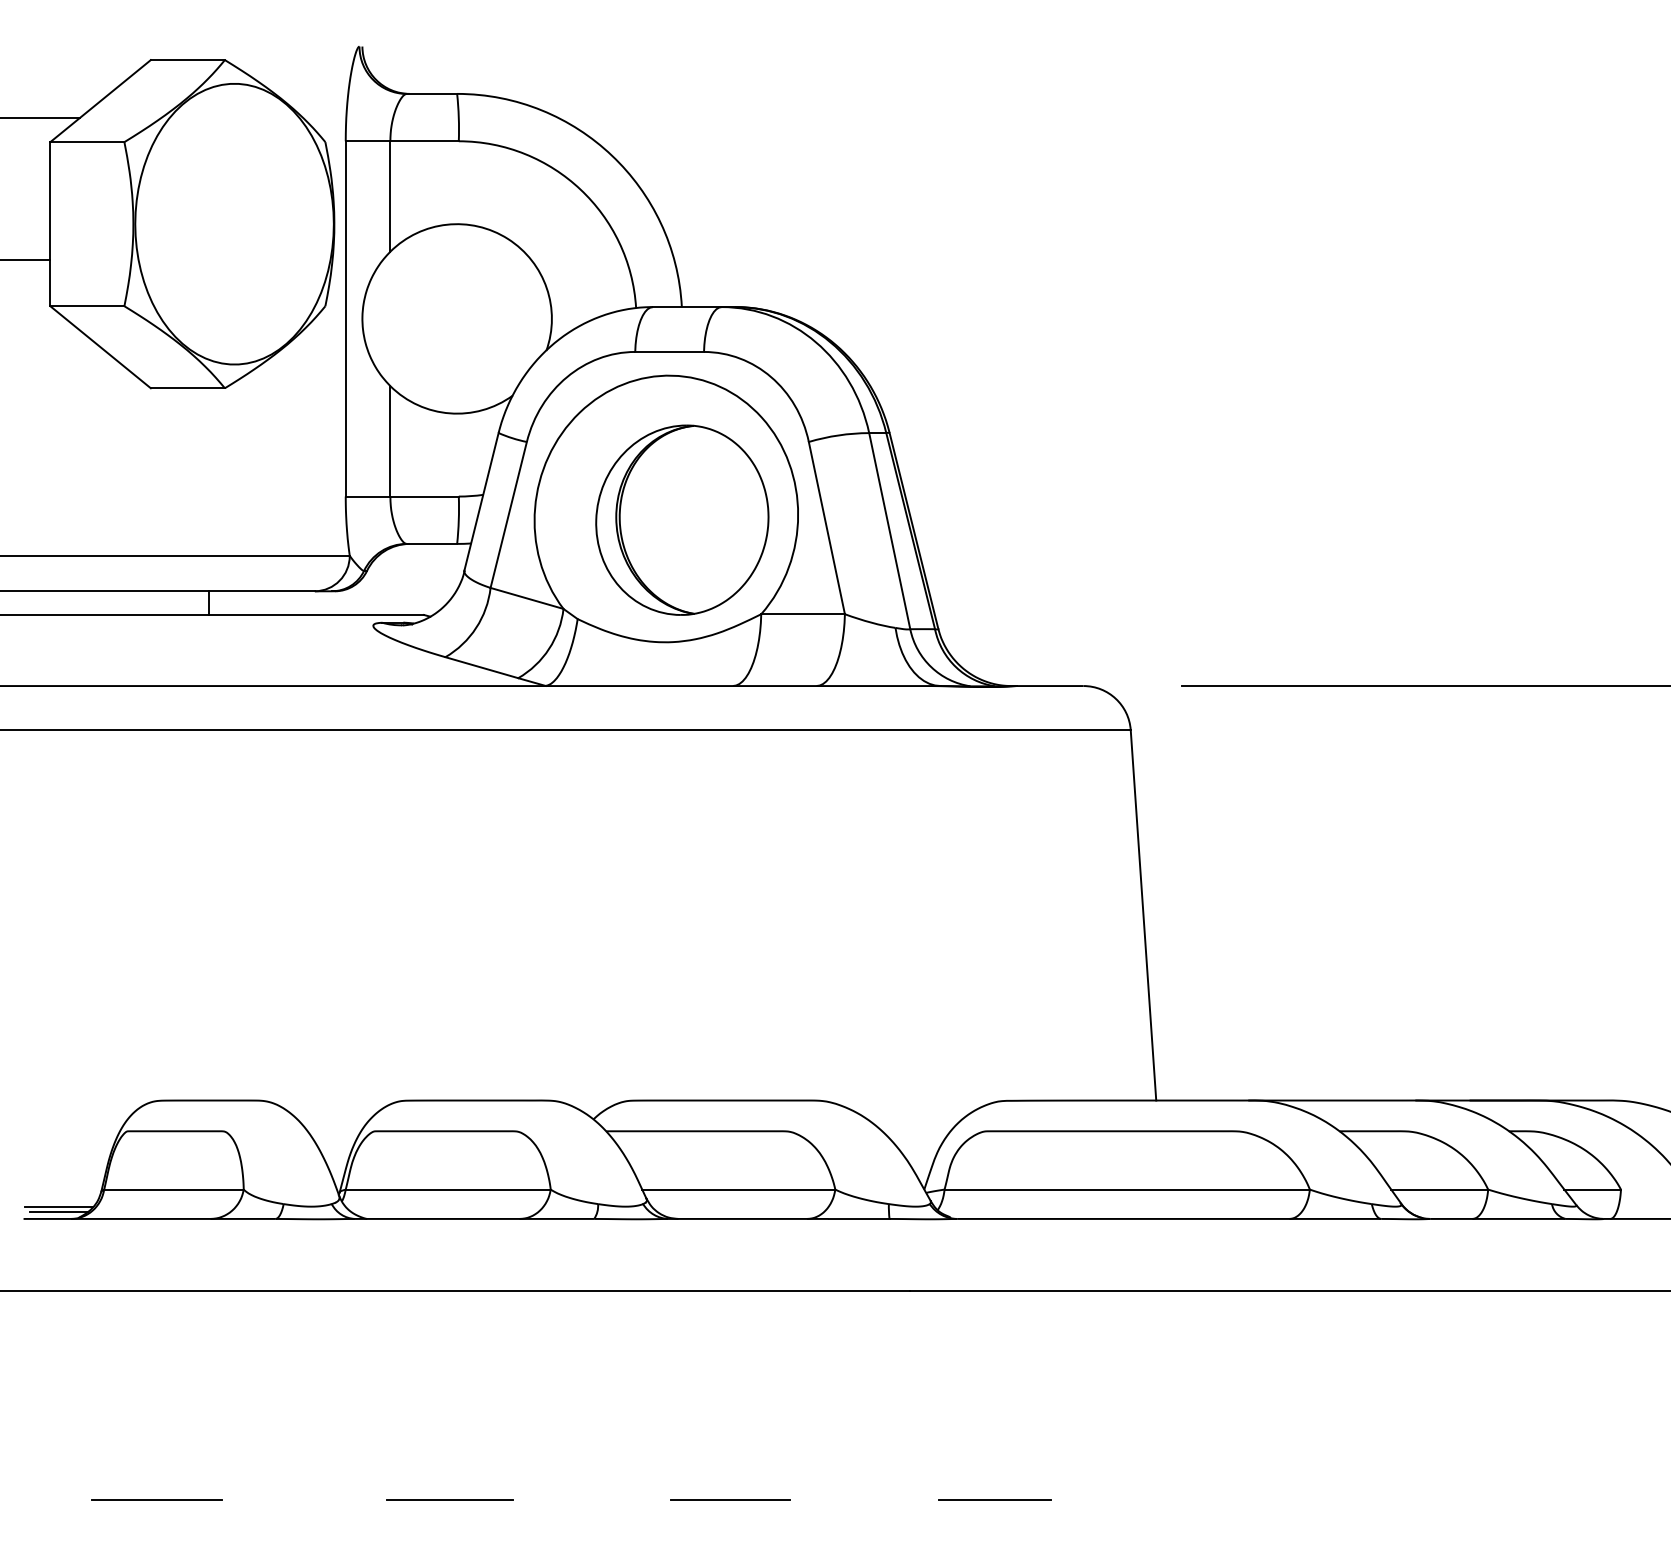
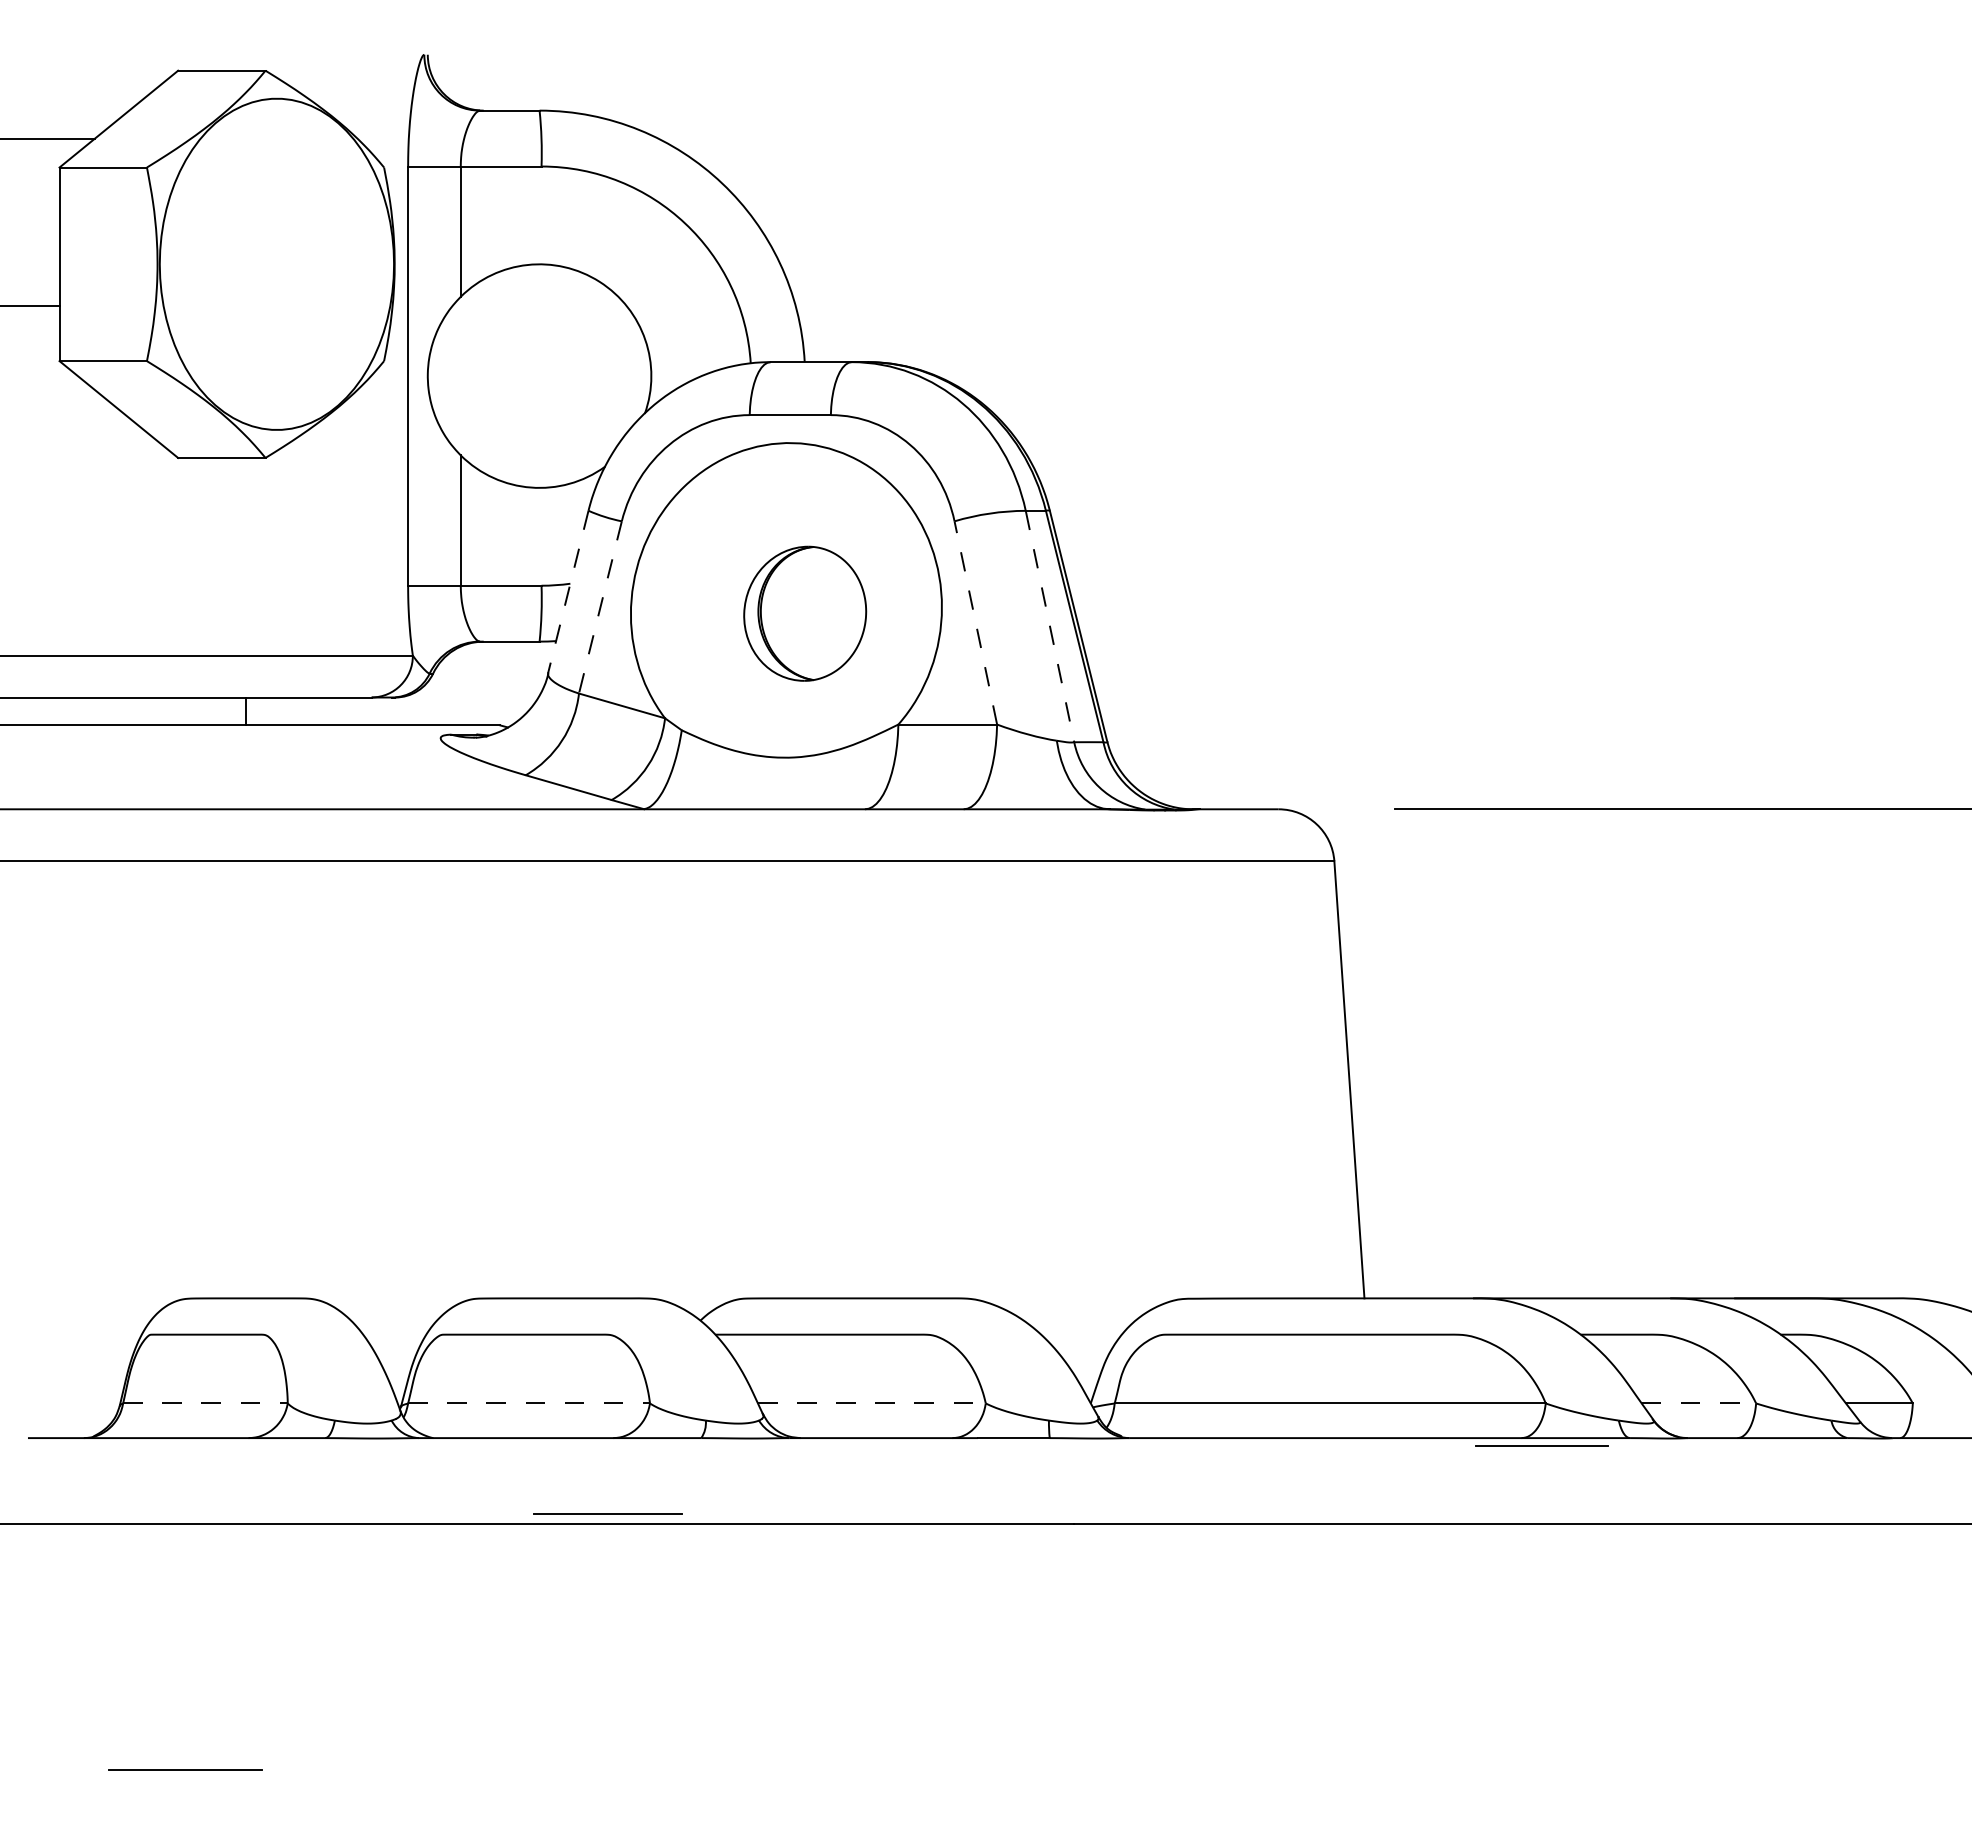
line: (481, 502) -> (568, 592), solid -> dashed
line: (508, 515) -> (600, 607), solid -> dashed
part: (681, 520) -> (804, 613), size x0.6
line: (826, 527) -> (975, 622), solid -> dashed
line: (890, 531) -> (1050, 627), solid -> dashed
line: (174, 1189) -> (205, 1403), solid -> dashed
line: (448, 1189) -> (529, 1403), solid -> dashed
line: (738, 1189) -> (871, 1403), solid -> dashed
line: (1440, 1189) -> (1699, 1403), solid -> dashed
line: (58, 1207) -> (69, 1424), removed
line: (58, 1212) -> (69, 1430), removed
line: (449, 1499) -> (607, 1513), moved
line: (994, 1499) -> (1541, 1445), moved
line: (729, 1500) -> (861, 1770), removed

